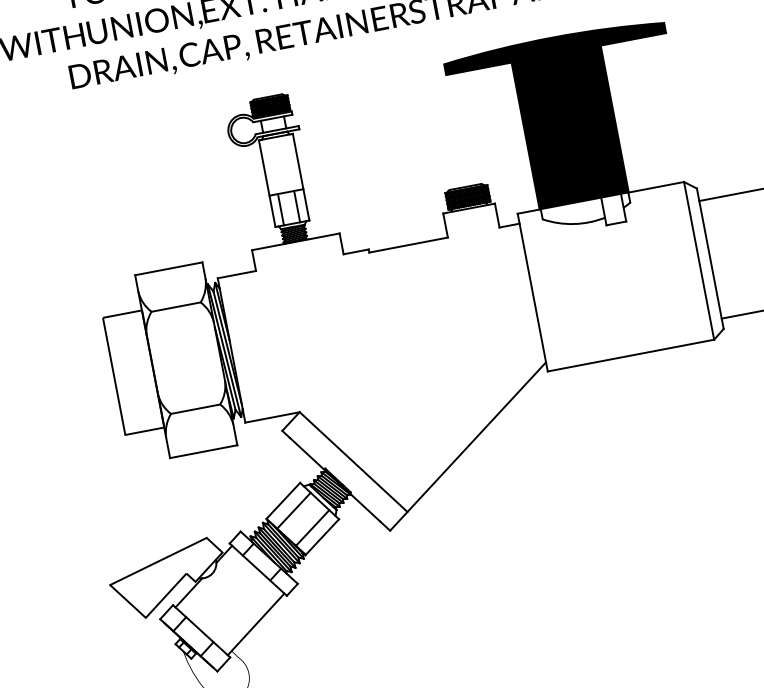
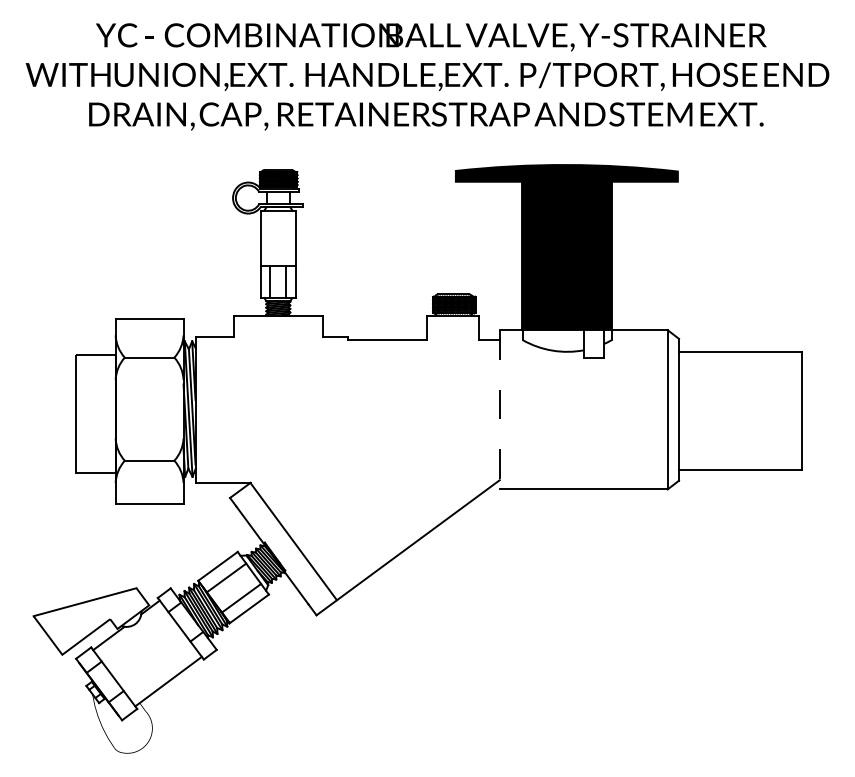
line: (532, 292) -> (499, 409), solid -> dashed

